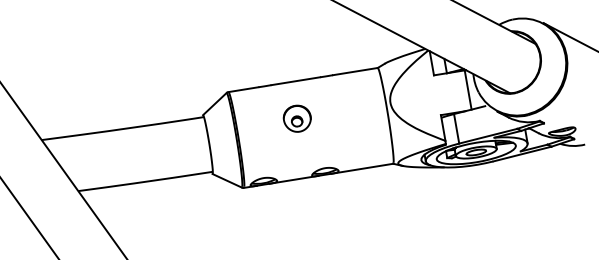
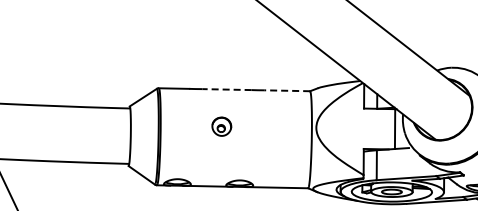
line: (355, 71) -> (287, 90), solid -> dashed
line: (295, 81) -> (226, 89), solid -> dashed
part: (296, 118) -> (221, 126), size x0.7

